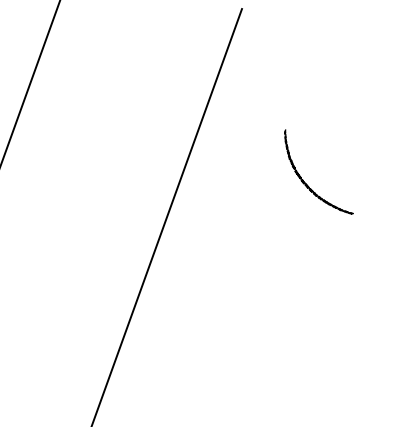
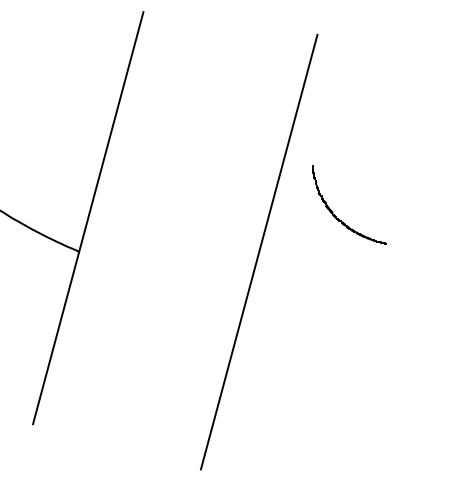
part: (304, 182) -> (336, 216), moved

